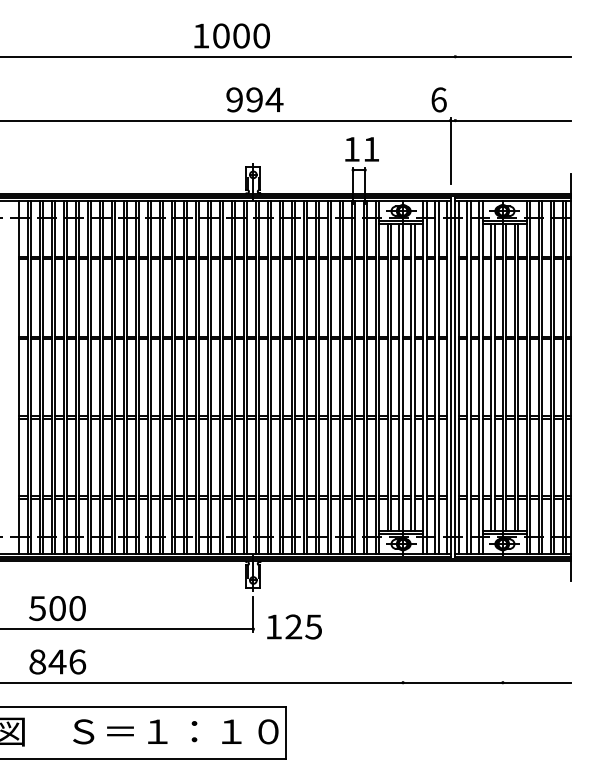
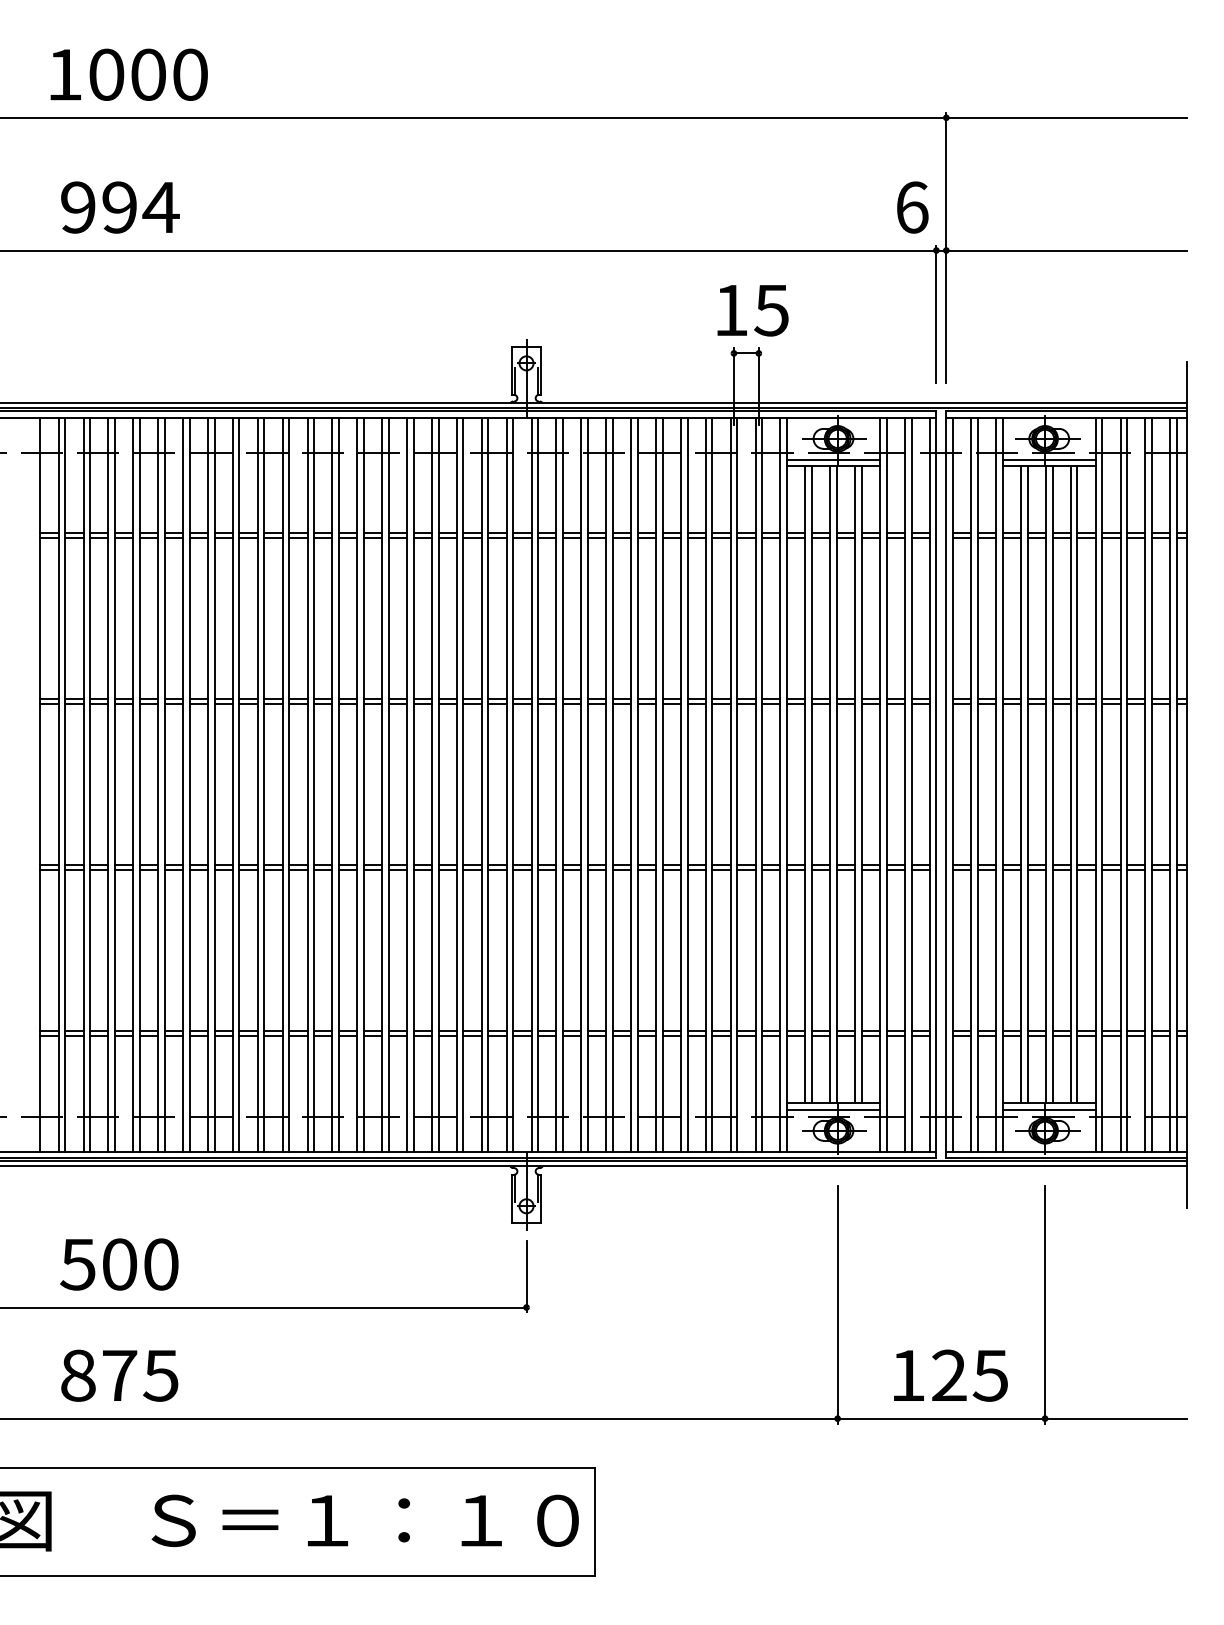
text: (231, 35) -> (127, 73), moved
text: (254, 99) -> (119, 206), moved
line: (455, 119) -> (946, 248), added
text: (371, 149) -> (772, 310), 11 -> 15
text: (294, 626) -> (950, 1374), moved
line: (403, 627) -> (838, 1303), added
line: (502, 627) -> (1044, 1303), added
text: (67, 661) -> (140, 1374), 846 -> 875

